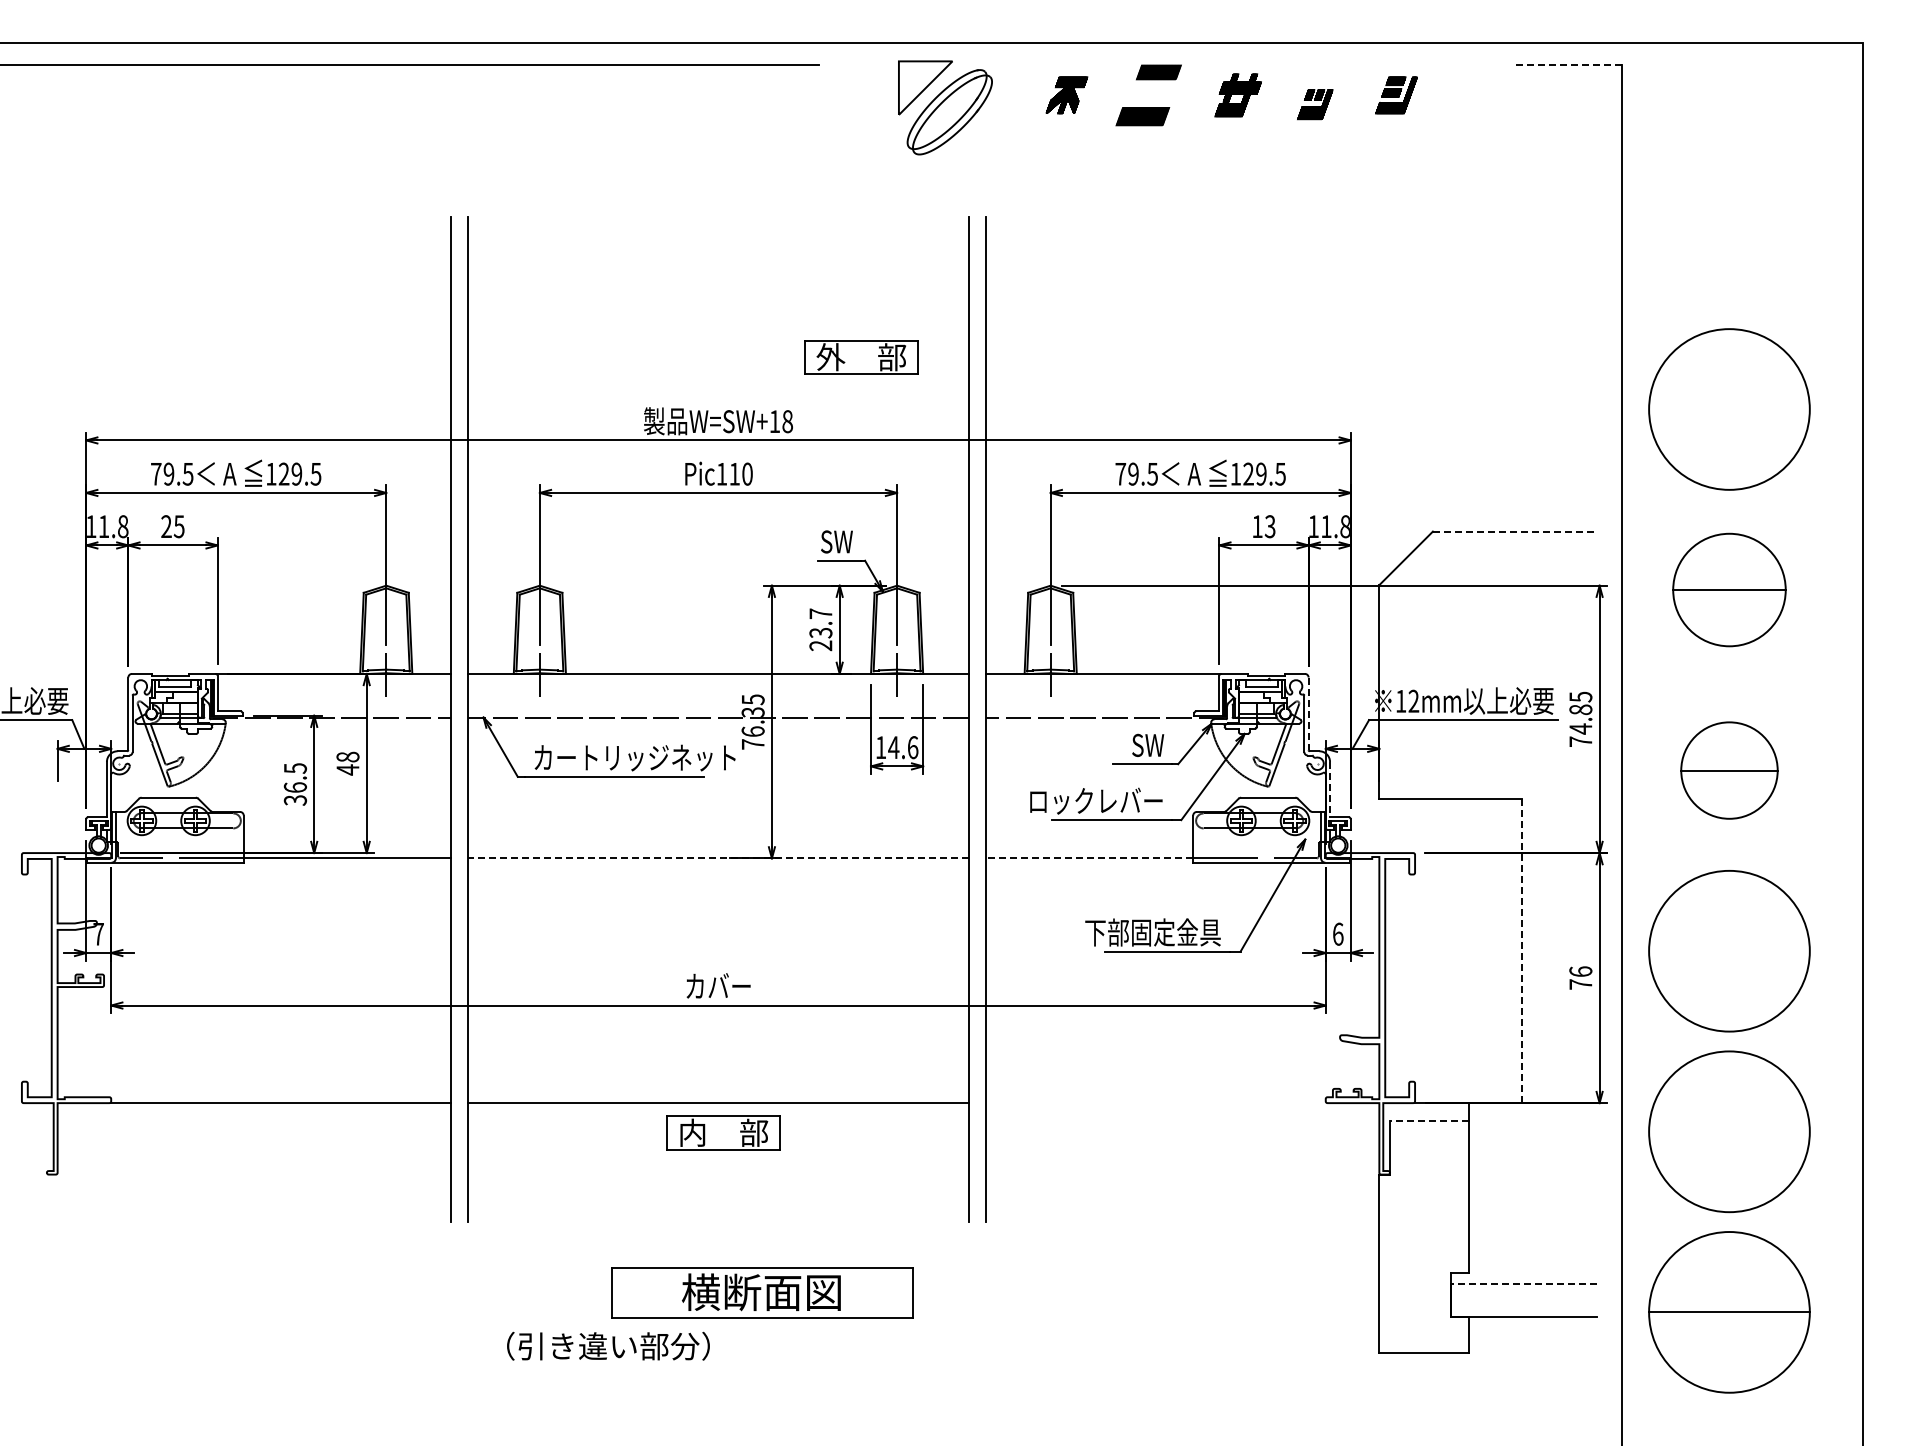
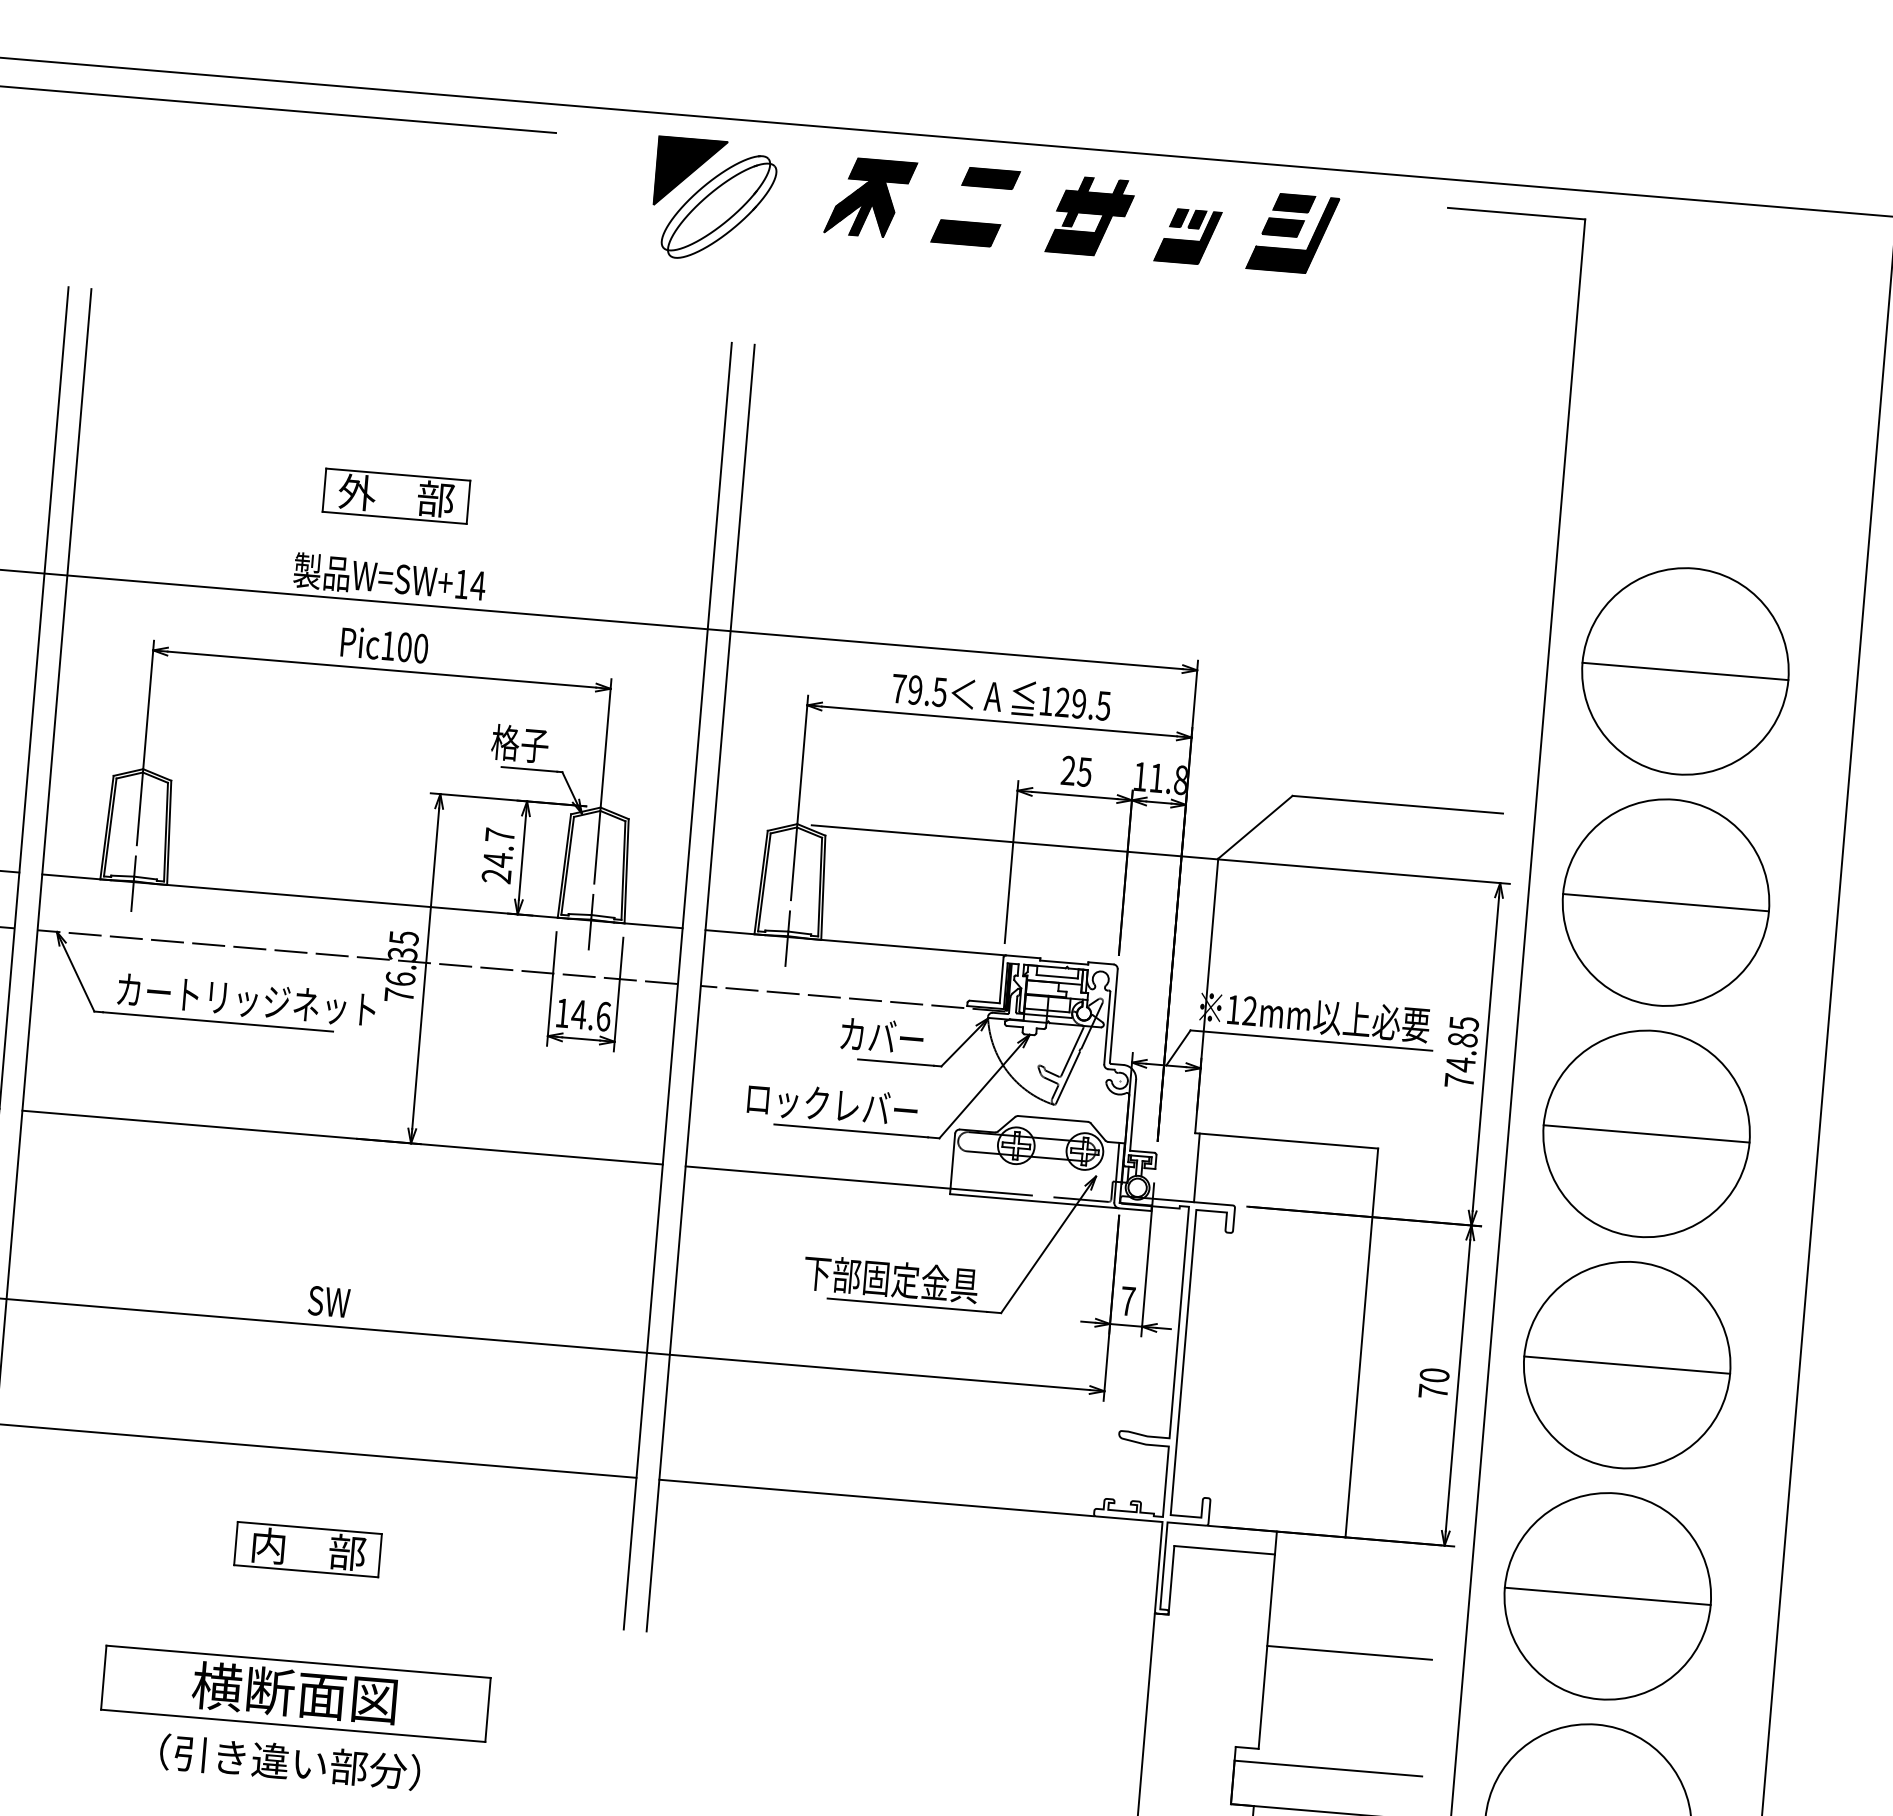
line: (1568, 65) -> (1516, 213), dashed -> solid
hatch: (925, 87) -> (690, 172), added
part: (1066, 95) -> (870, 198), size x1.67
part: (1237, 95) -> (1089, 216), size x1.43
part: (1396, 95) -> (1292, 233), size x1.67
part: (1314, 104) -> (1186, 236), size x1.43
part: (861, 357) -> (396, 496), moved
line: (1729, 409) -> (1685, 671), added
text: (787, 421) -> (477, 585), W=SW+18 -> W=SW+14
text: (734, 473) -> (404, 646), Pic110 -> Pic100
text: (1263, 526) -> (1076, 771), 13 -> 25
line: (1515, 531) -> (1398, 804), dashed -> solid
text: (830, 541) -> (520, 743), SW -> 格子
part: (1729, 589) -> (1666, 901), size x1.43
text: (820, 632) -> (497, 859), 23.7 -> 24.7
line: (1308, 714) -> (1113, 1016), dashed -> solid
text: (1131, 744) -> (883, 1036), SW -> カバー
part: (1729, 770) -> (1646, 1133), size x1.67
line: (1330, 789) -> (1133, 1115), dashed -> solid
line: (1382, 826) -> (1196, 1168), added
line: (717, 858) -> (341, 1137), dashed -> solid
line: (1089, 858) -> (817, 1177), dashed -> solid
text: (1338, 933) -> (1128, 1300), 6 -> 7
line: (1522, 951) -> (1362, 1343), dashed -> solid
line: (1729, 951) -> (1627, 1365), added
text: (1580, 971) -> (1434, 1375), 76 -> 70
text: (718, 985) -> (328, 1300), カバー -> SW
line: (1155, 1103) -> (875, 1498), added
line: (1428, 1121) -> (1223, 1550), dashed -> solid
line: (1729, 1131) -> (1607, 1595), added
part: (723, 1132) -> (308, 1548), moved
line: (1532, 1192) -> (1349, 1652), added
line: (1523, 1283) -> (1327, 1768), dashed -> solid
part: (762, 1292) -> (295, 1693), moved
text: (608, 1345) -> (290, 1761), moved

